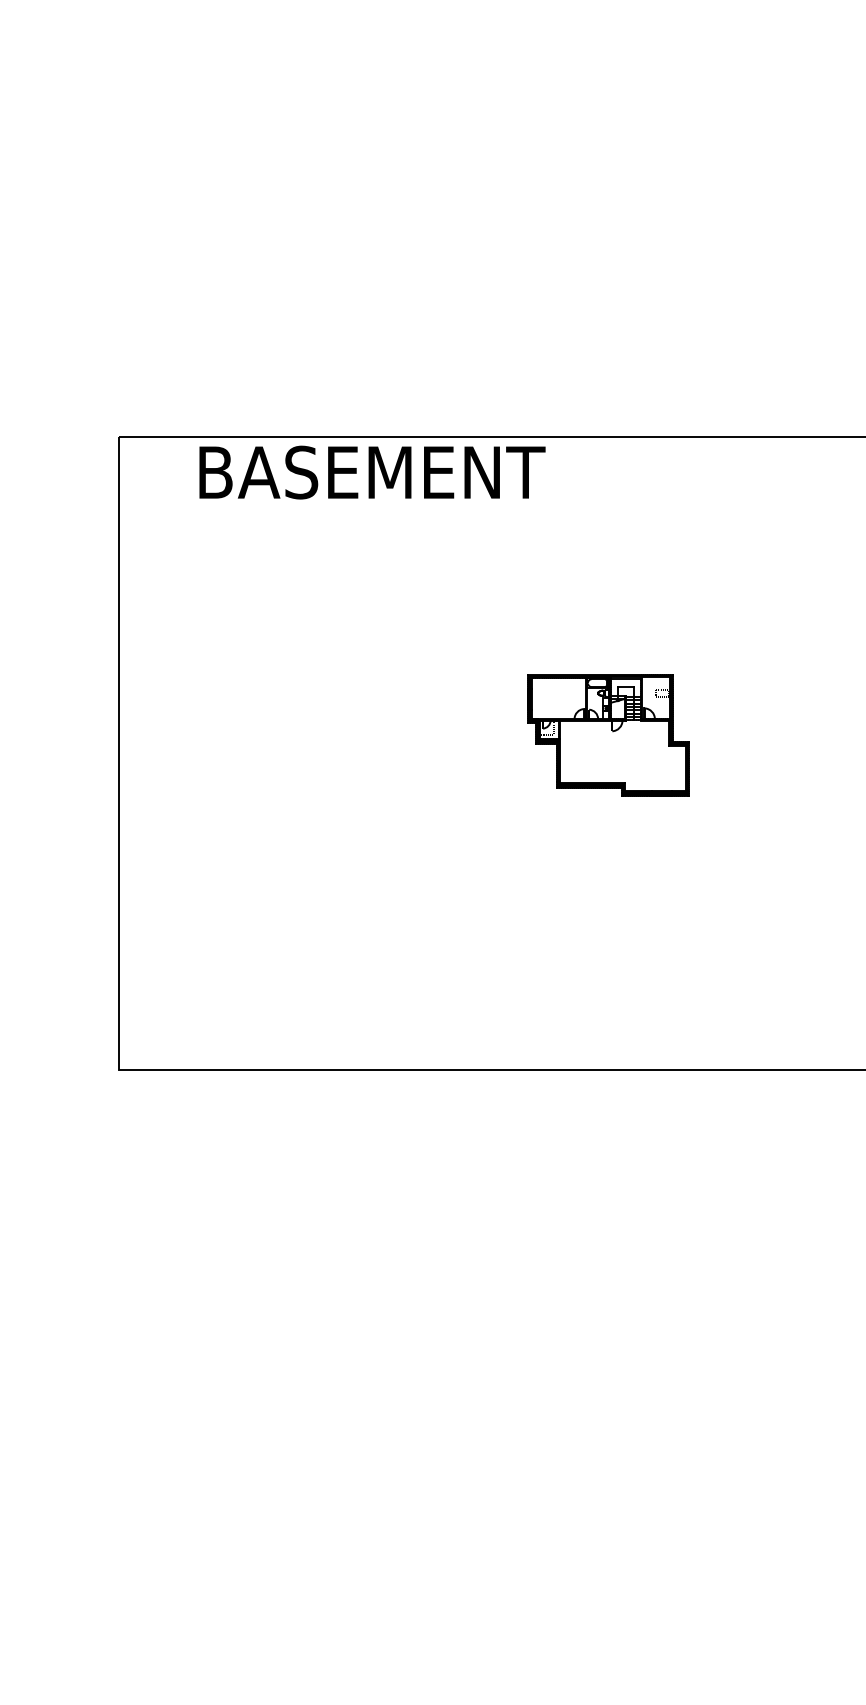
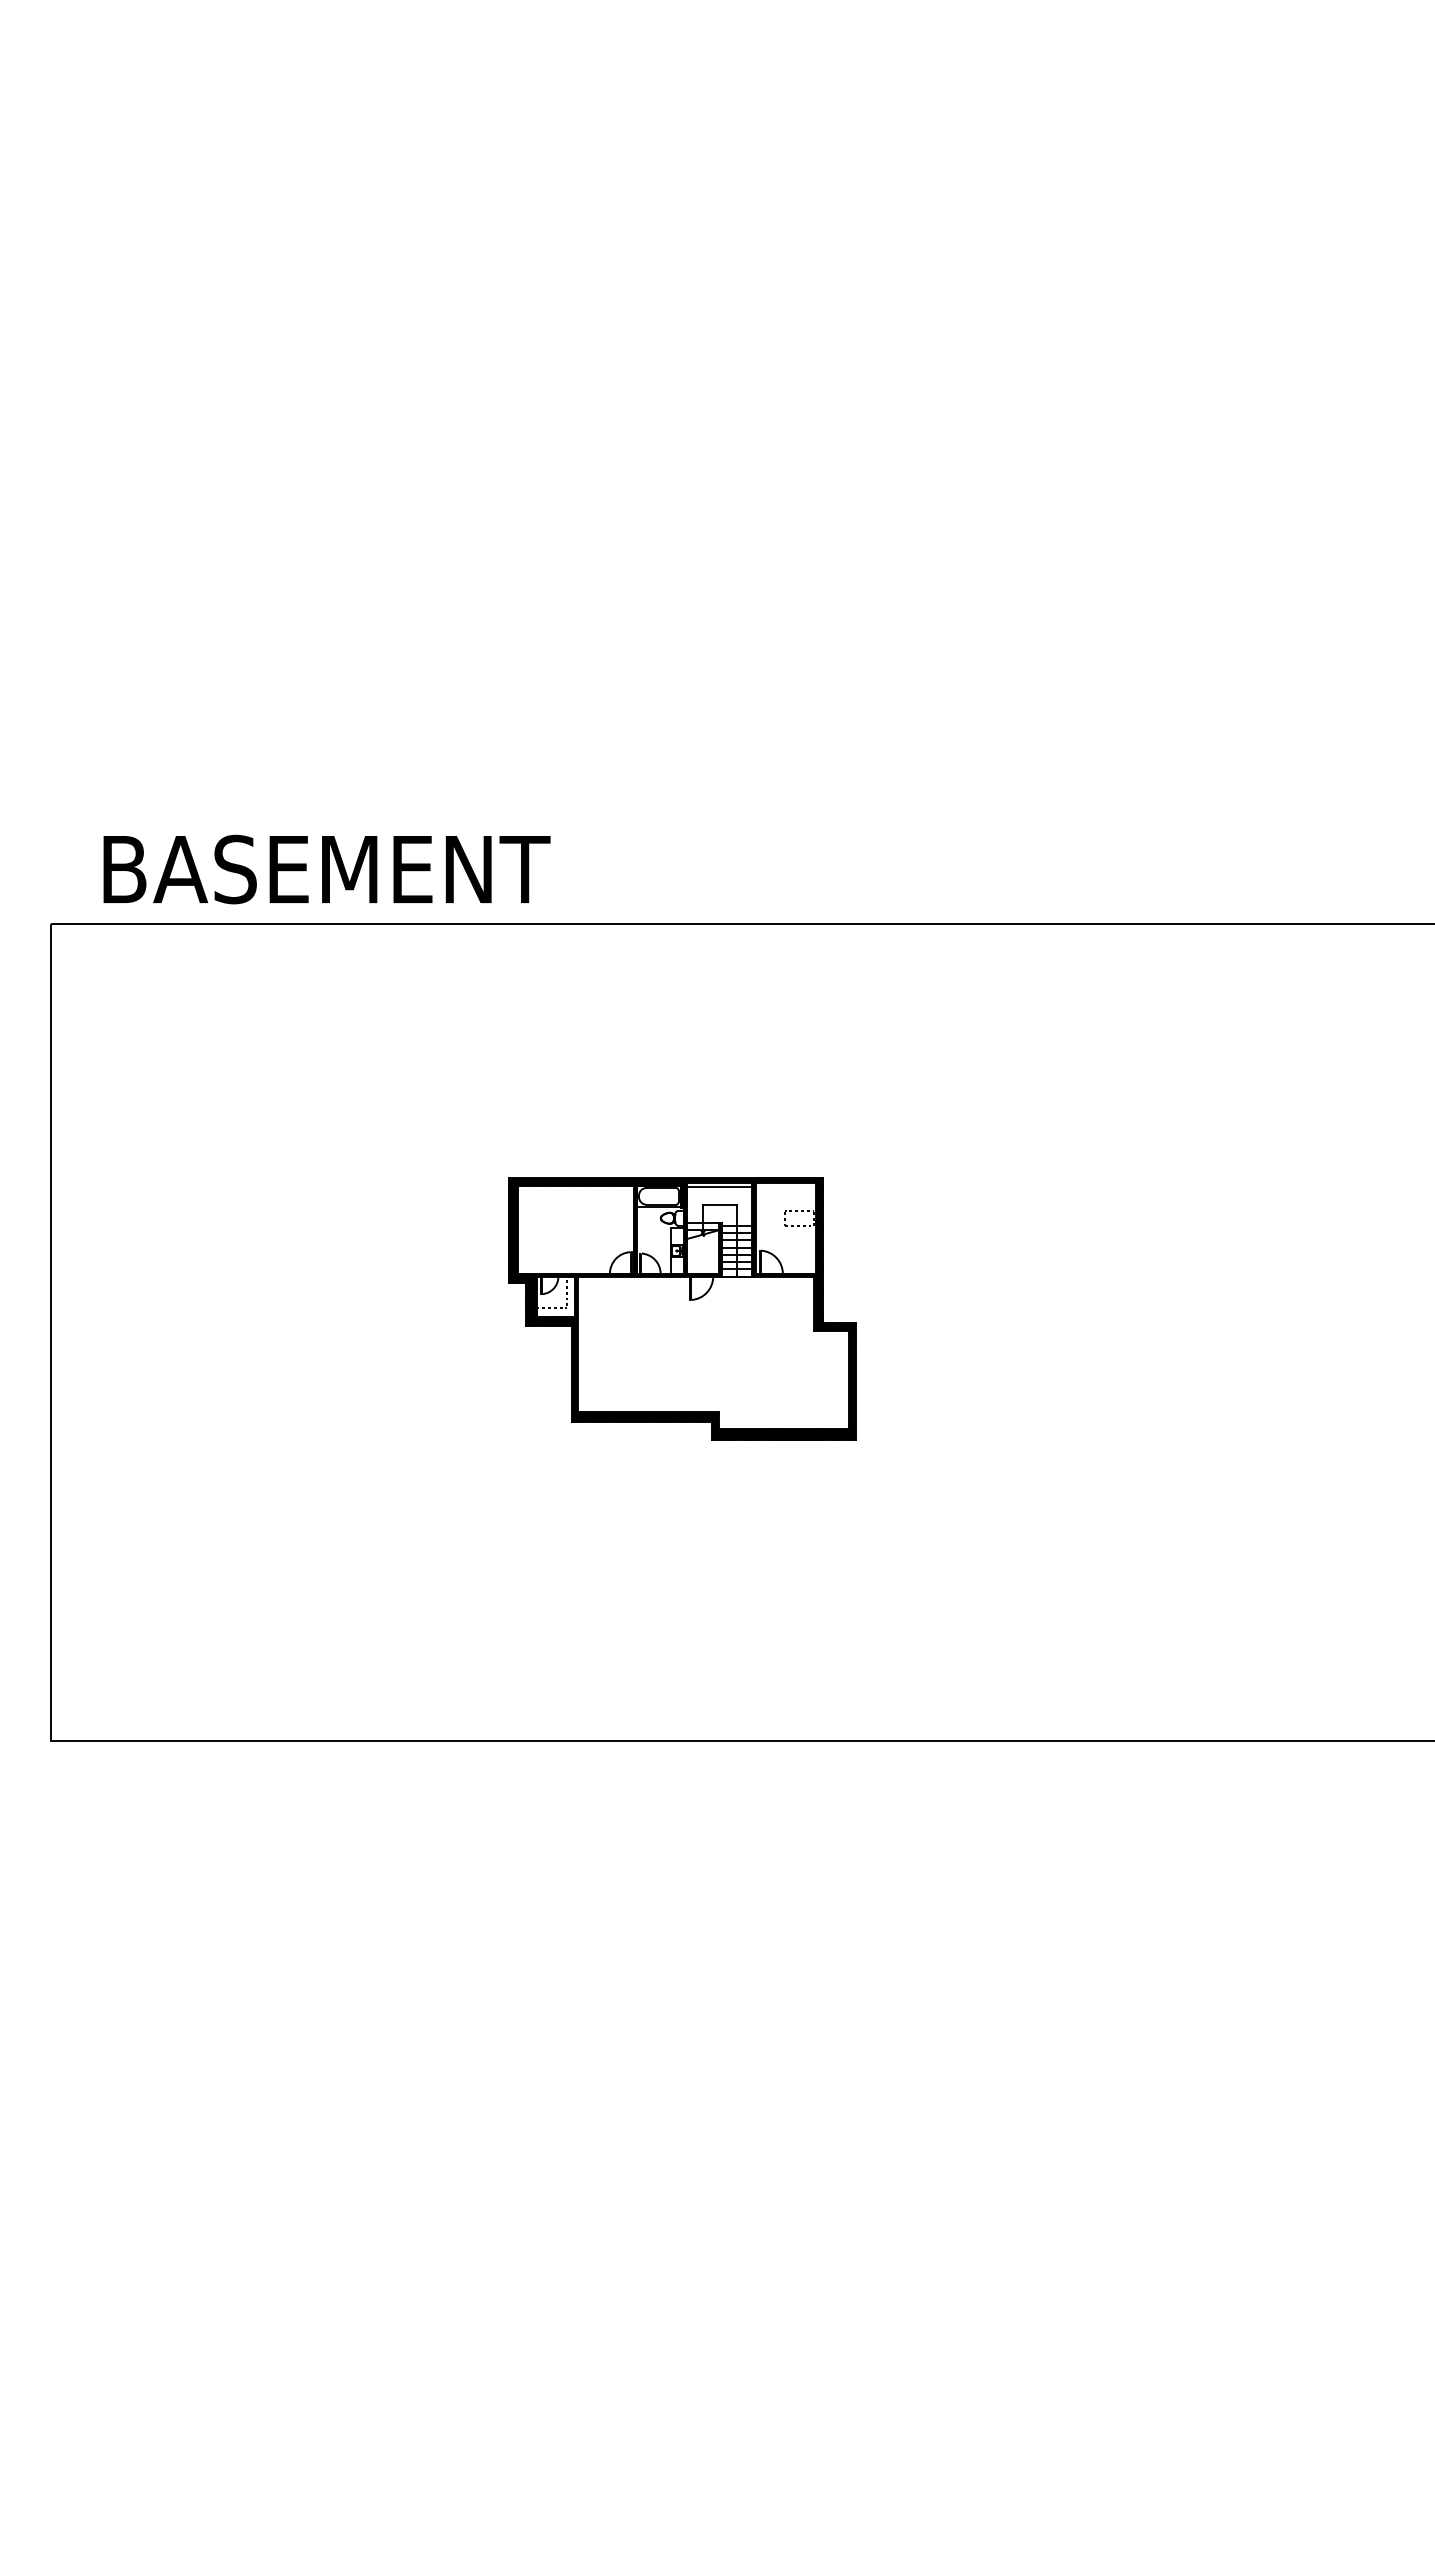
text: (372, 472) -> (326, 869), moved
part: (608, 735) -> (682, 1308), size x1.67

